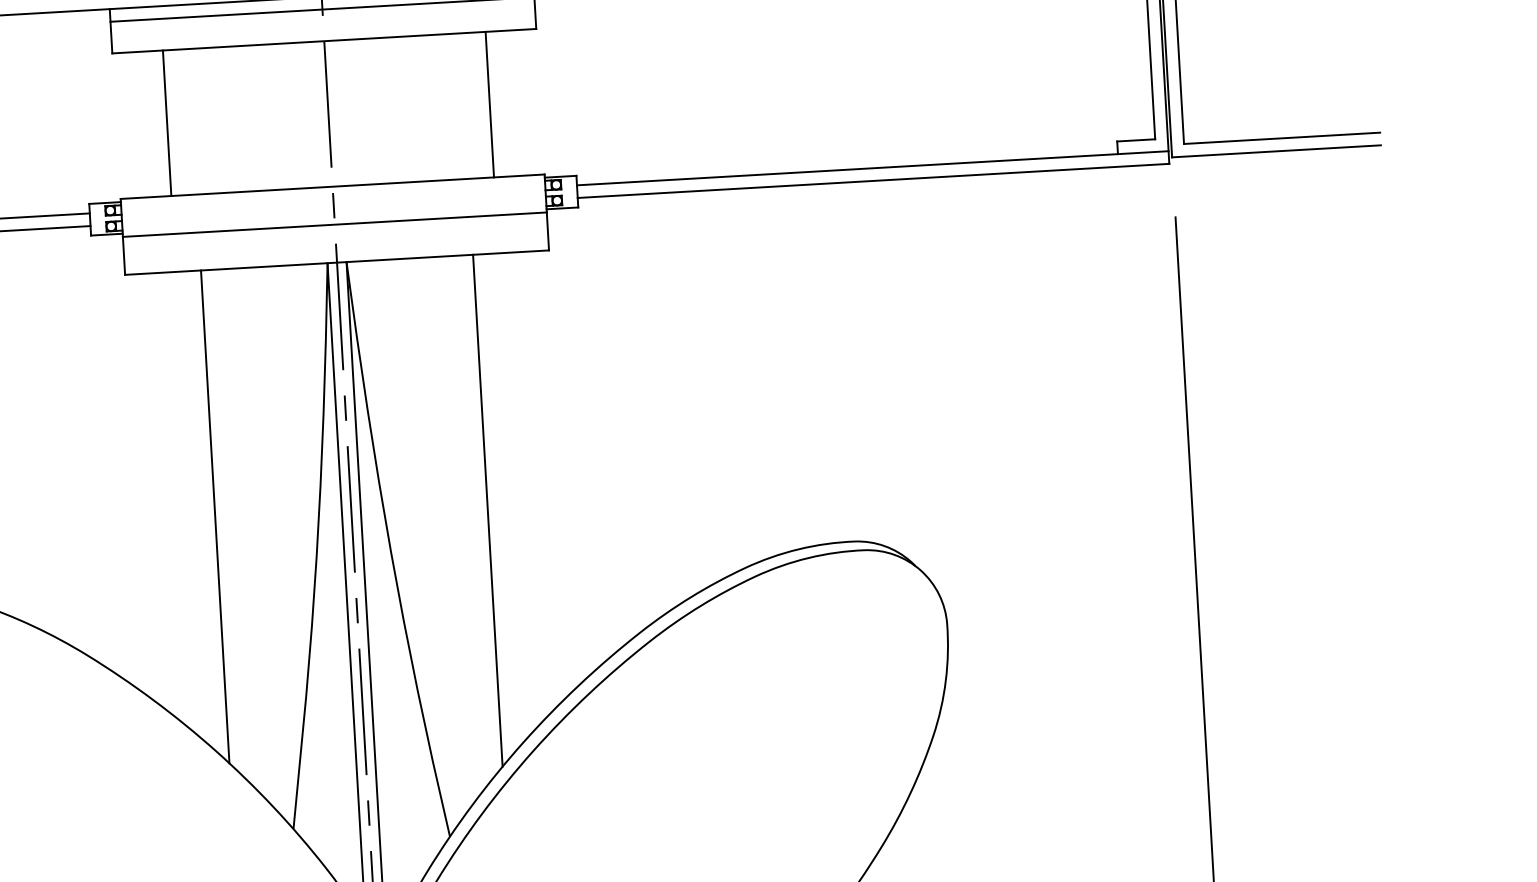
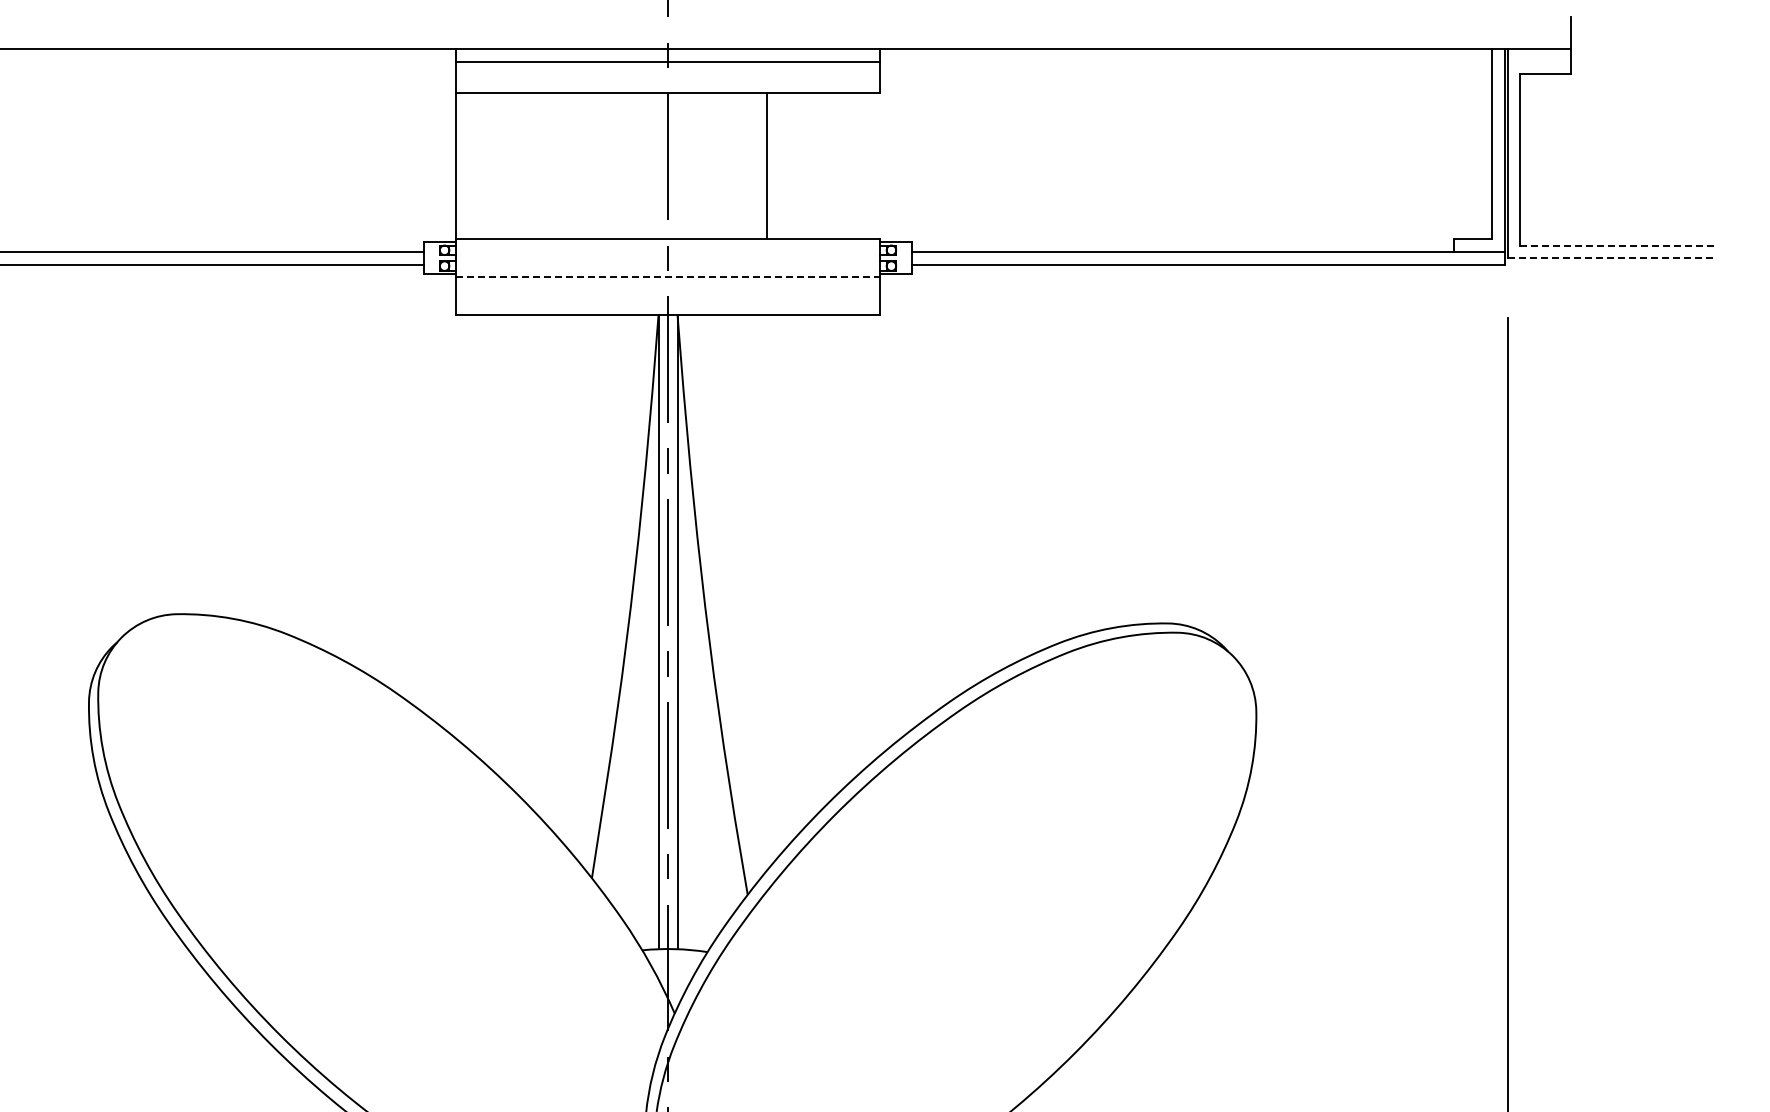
line: (489, 104) -> (766, 166), moved
line: (167, 123) -> (456, 166), moved
line: (1282, 138) -> (1619, 245), solid -> dashed
line: (1276, 151) -> (1612, 258), solid -> dashed
line: (335, 224) -> (668, 277), solid -> dashed
line: (488, 510) -> (804, 571), removed
line: (214, 516) -> (531, 561), removed

